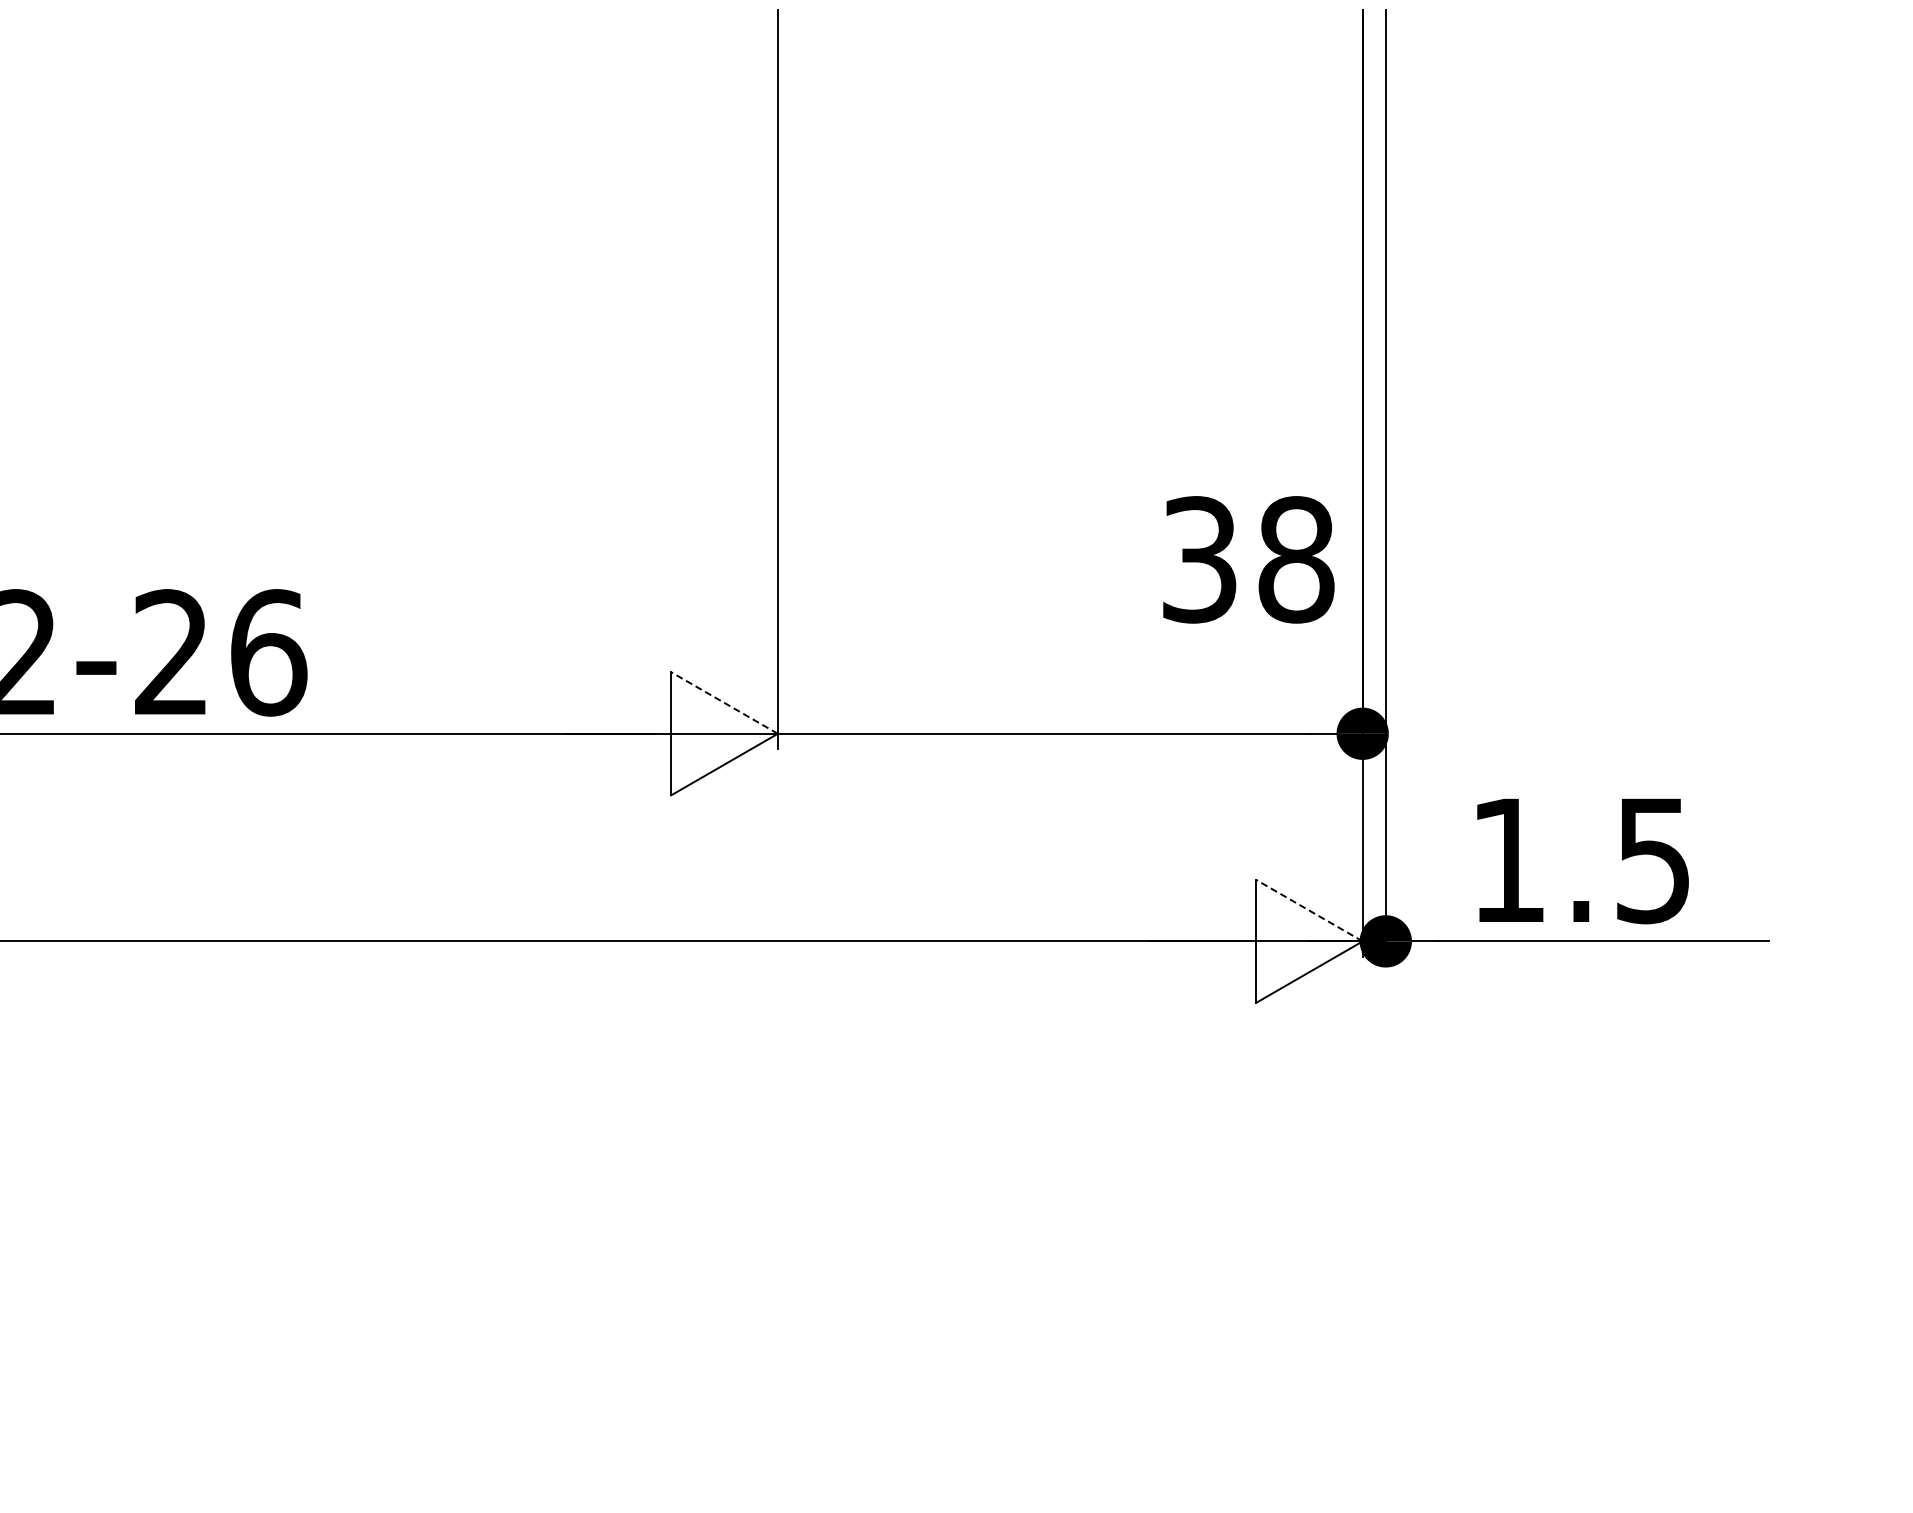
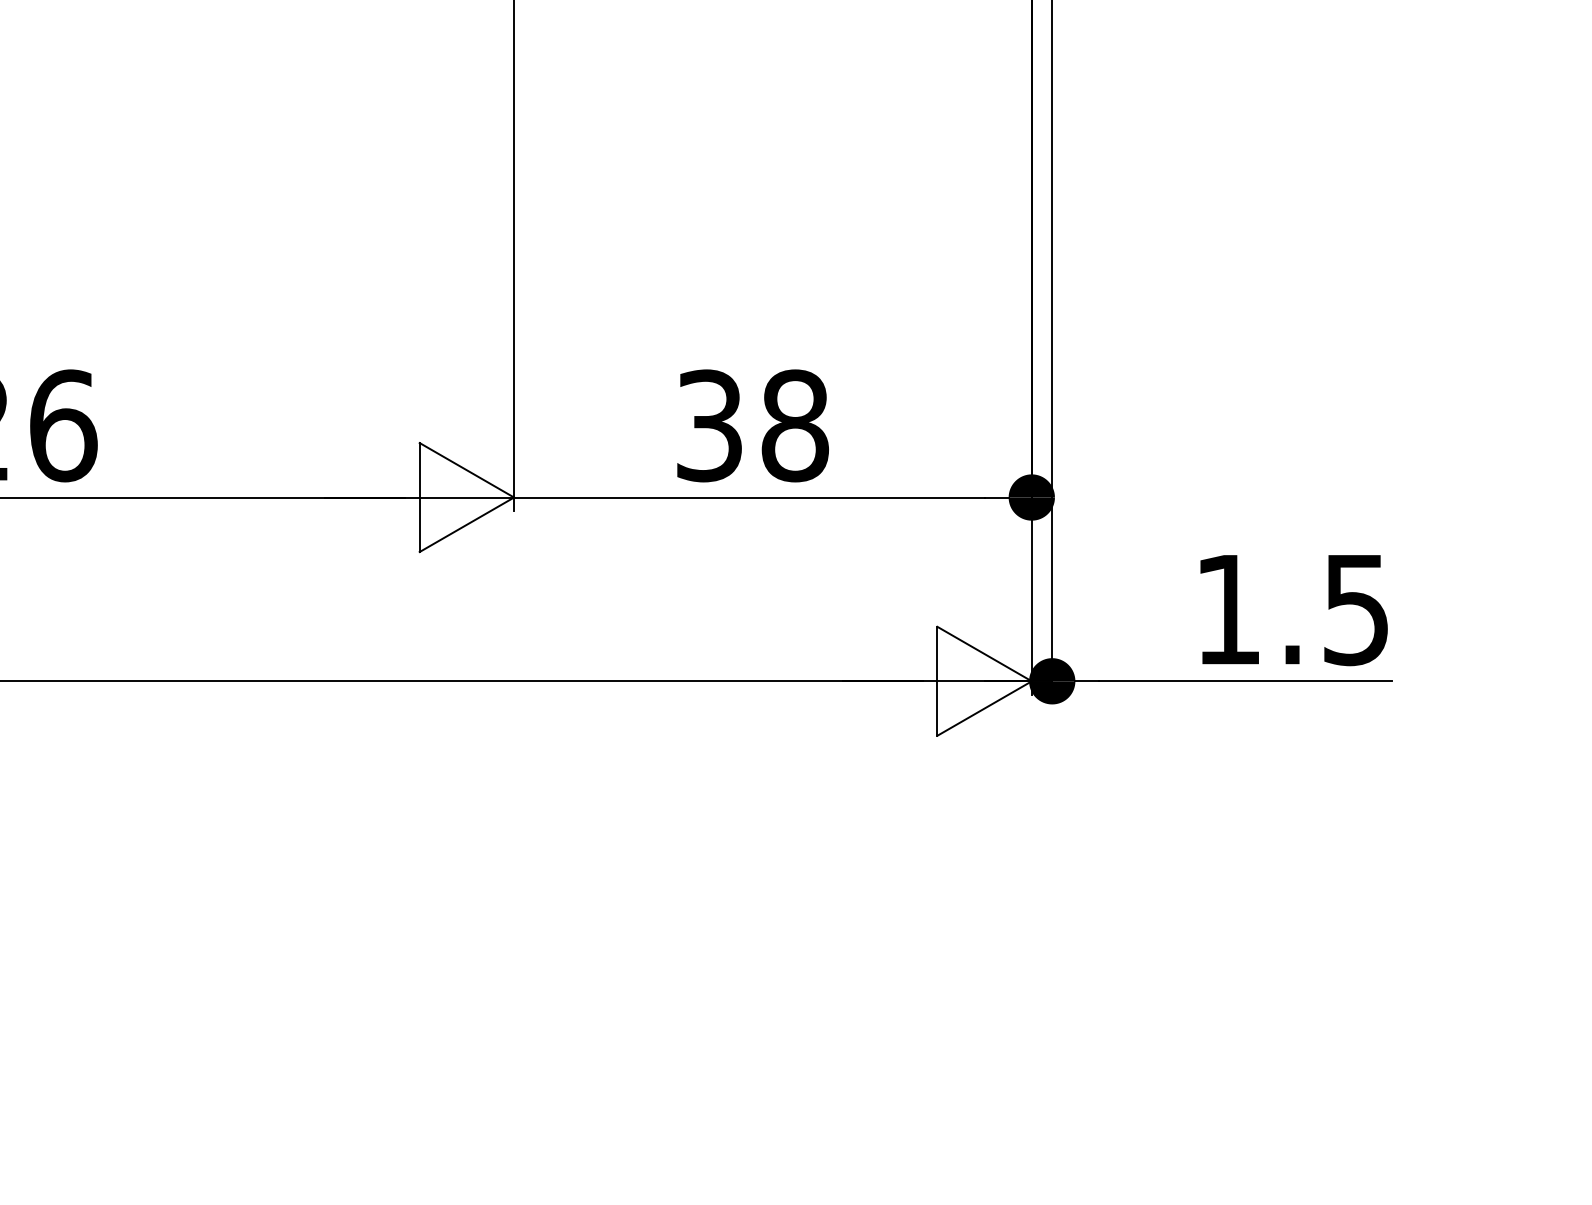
text: (1248, 559) -> (752, 425), moved
line: (724, 703) -> (466, 470), dashed -> solid
text: (1582, 861) -> (1293, 610), moved
line: (1309, 910) -> (984, 653), dashed -> solid

